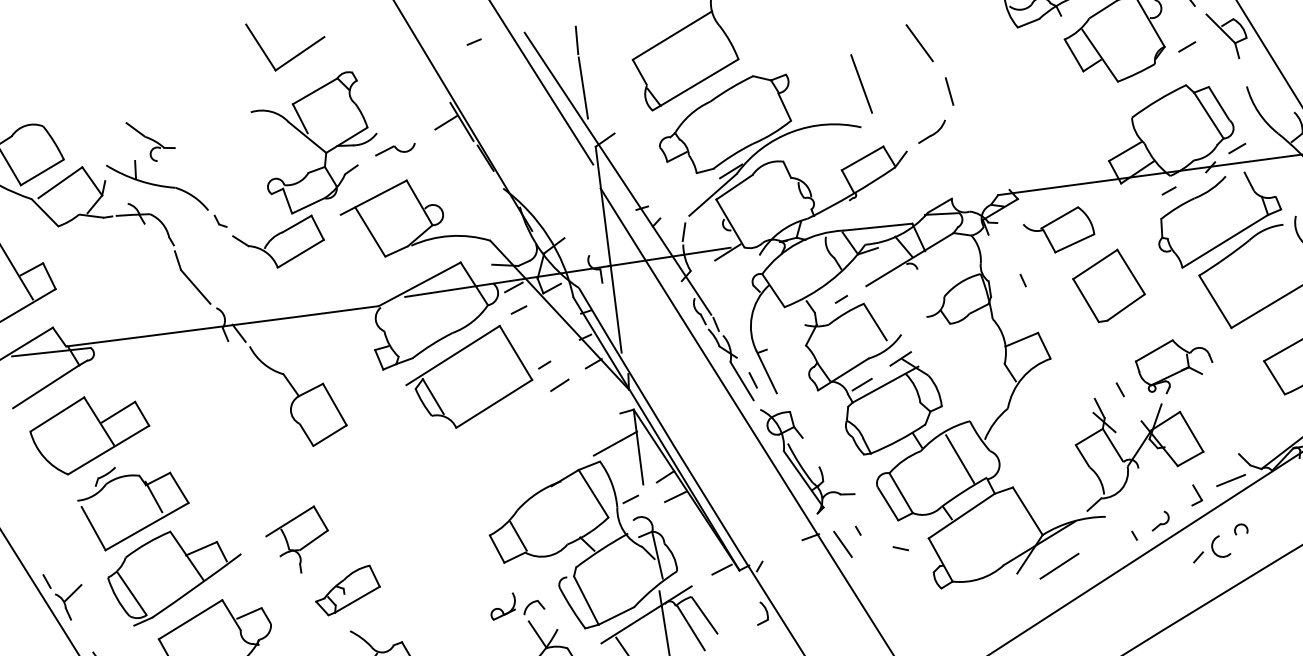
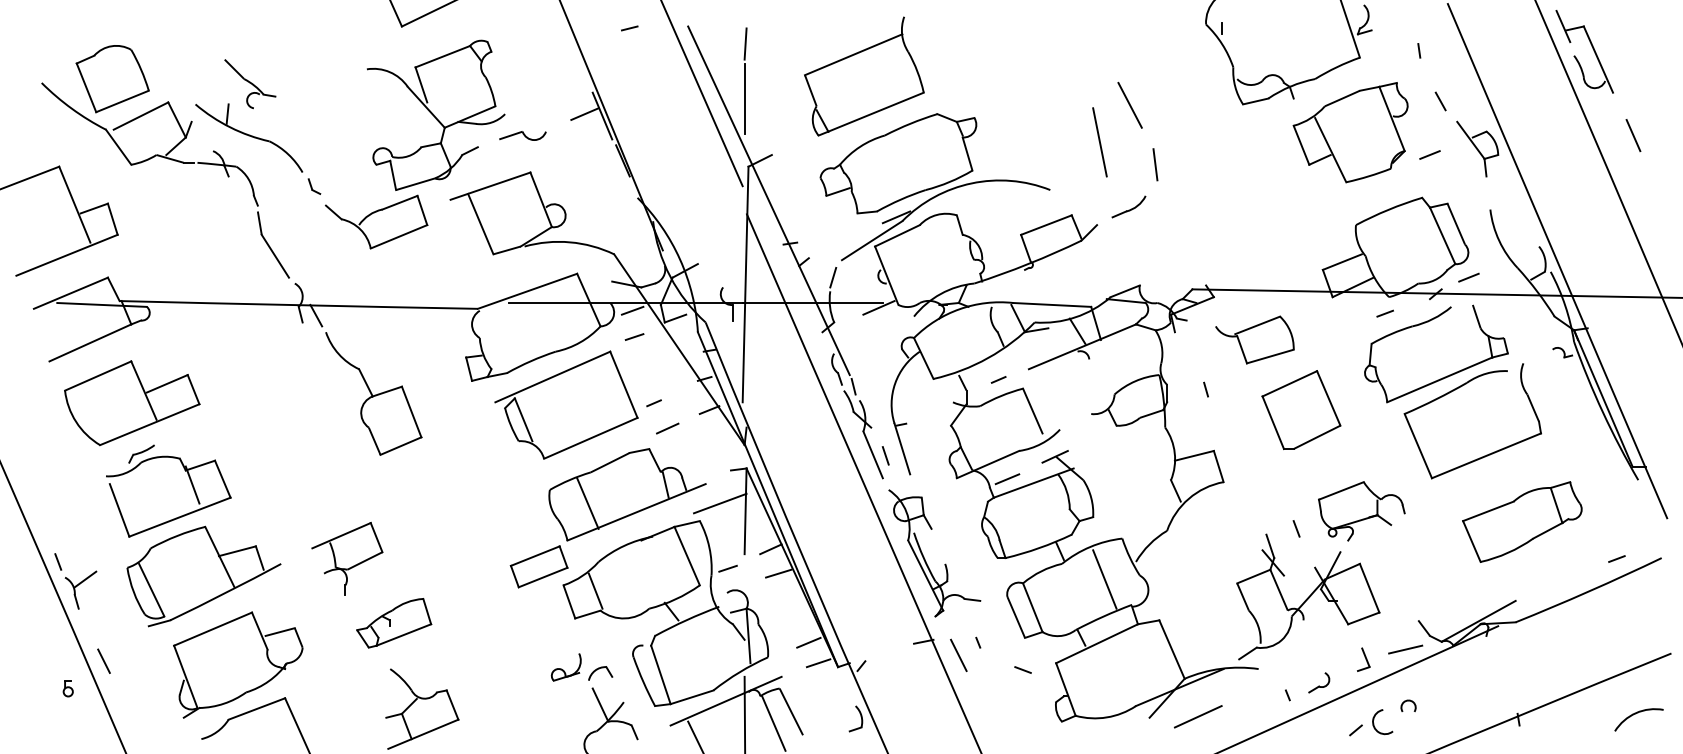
line: (861, 84) -> (1099, 142), moved
part: (519, 471) -> (607, 518), added
line: (710, 552) -> (808, 642), added

